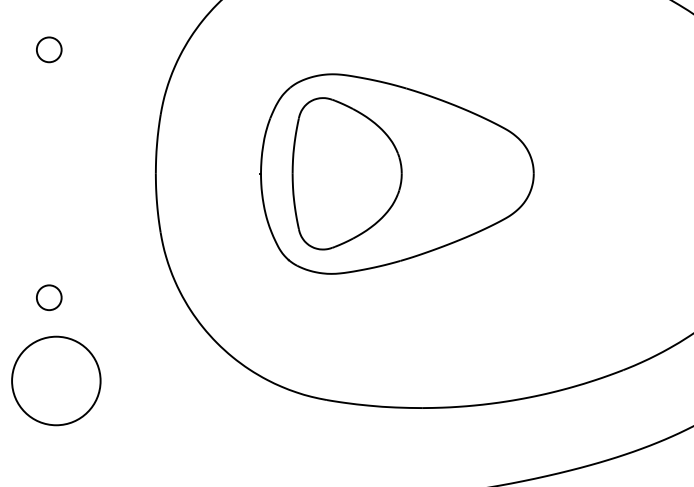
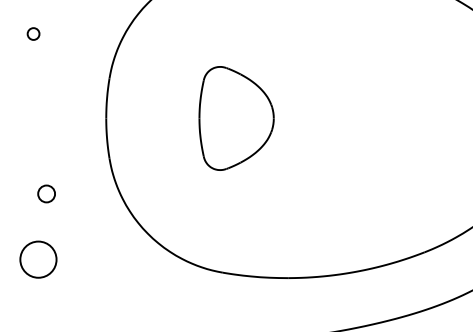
circle: (49, 49) -> (33, 33), size x0.7
part: (396, 173) -> (270, 118), removed
circle: (49, 297) -> (46, 193), moved
circle: (56, 380) -> (38, 259), size x0.6

